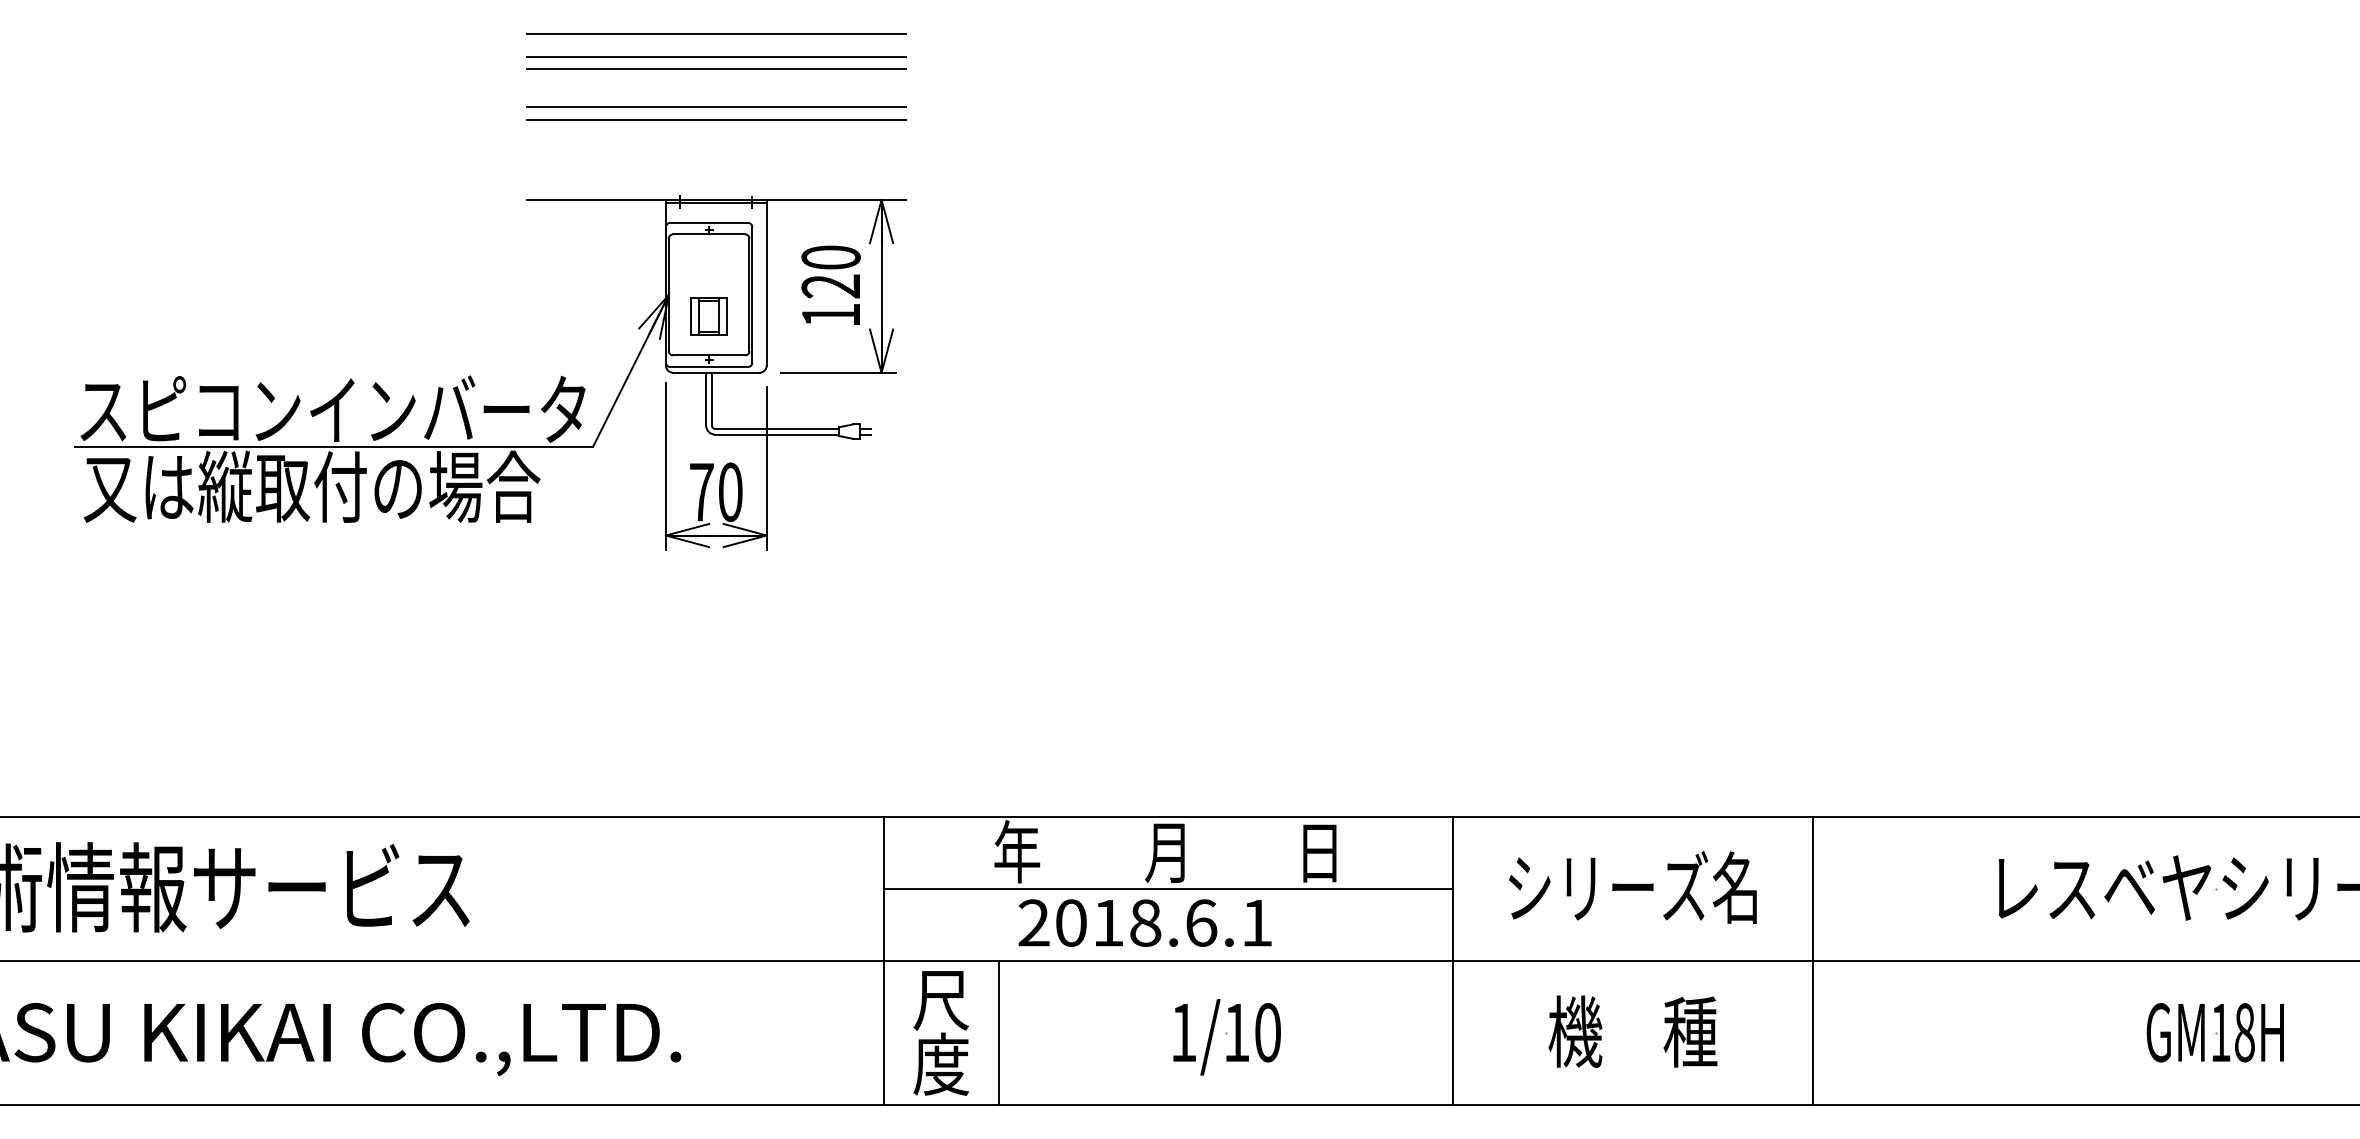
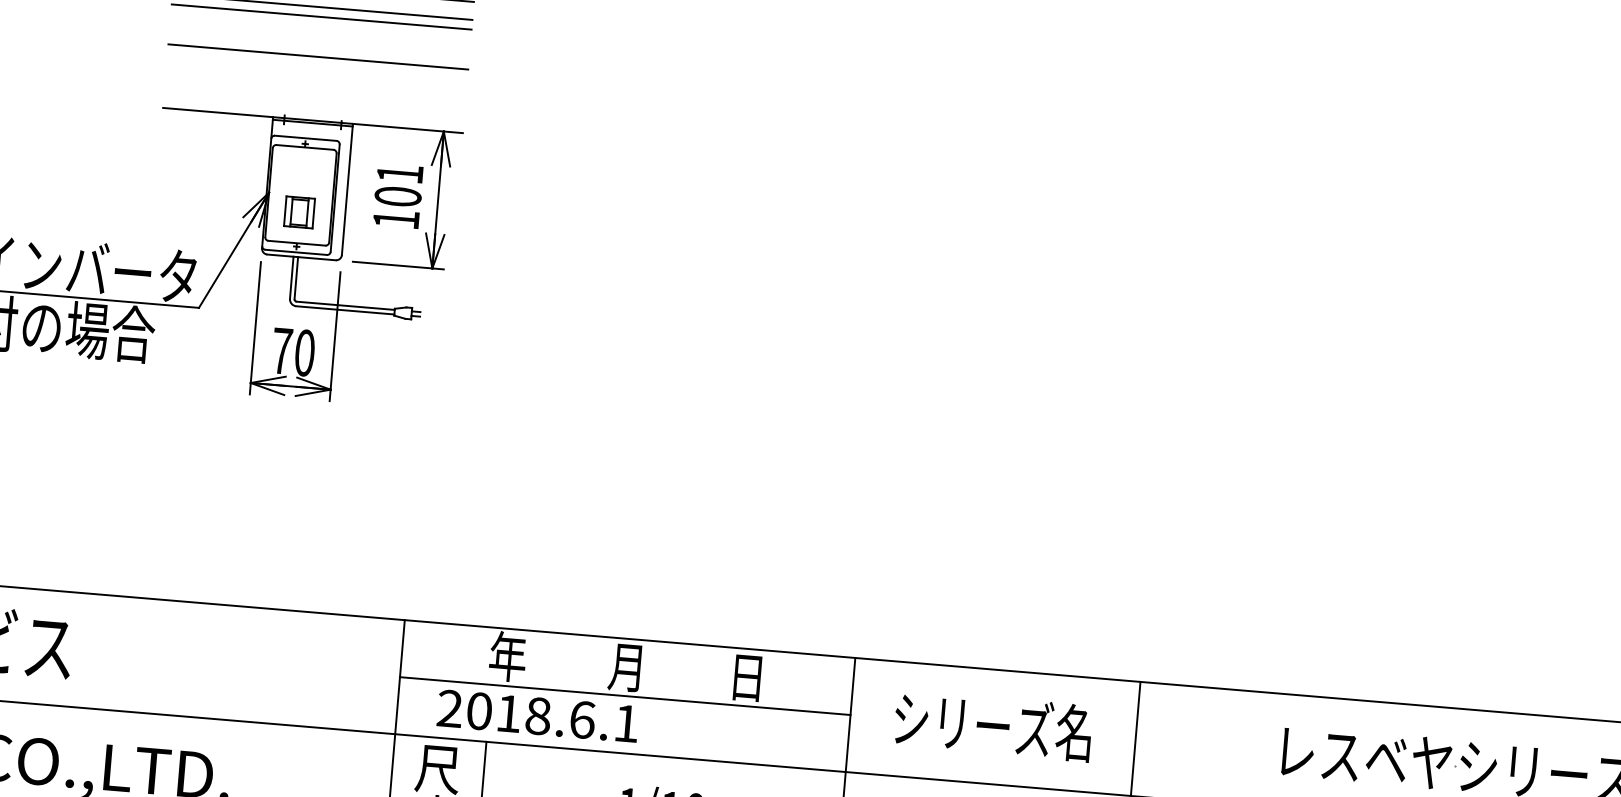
line: (716, 107) -> (319, 47), removed
text: (830, 271) -> (398, 184), 120 -> 101
text: (1144, 922) -> (537, 715), moved

